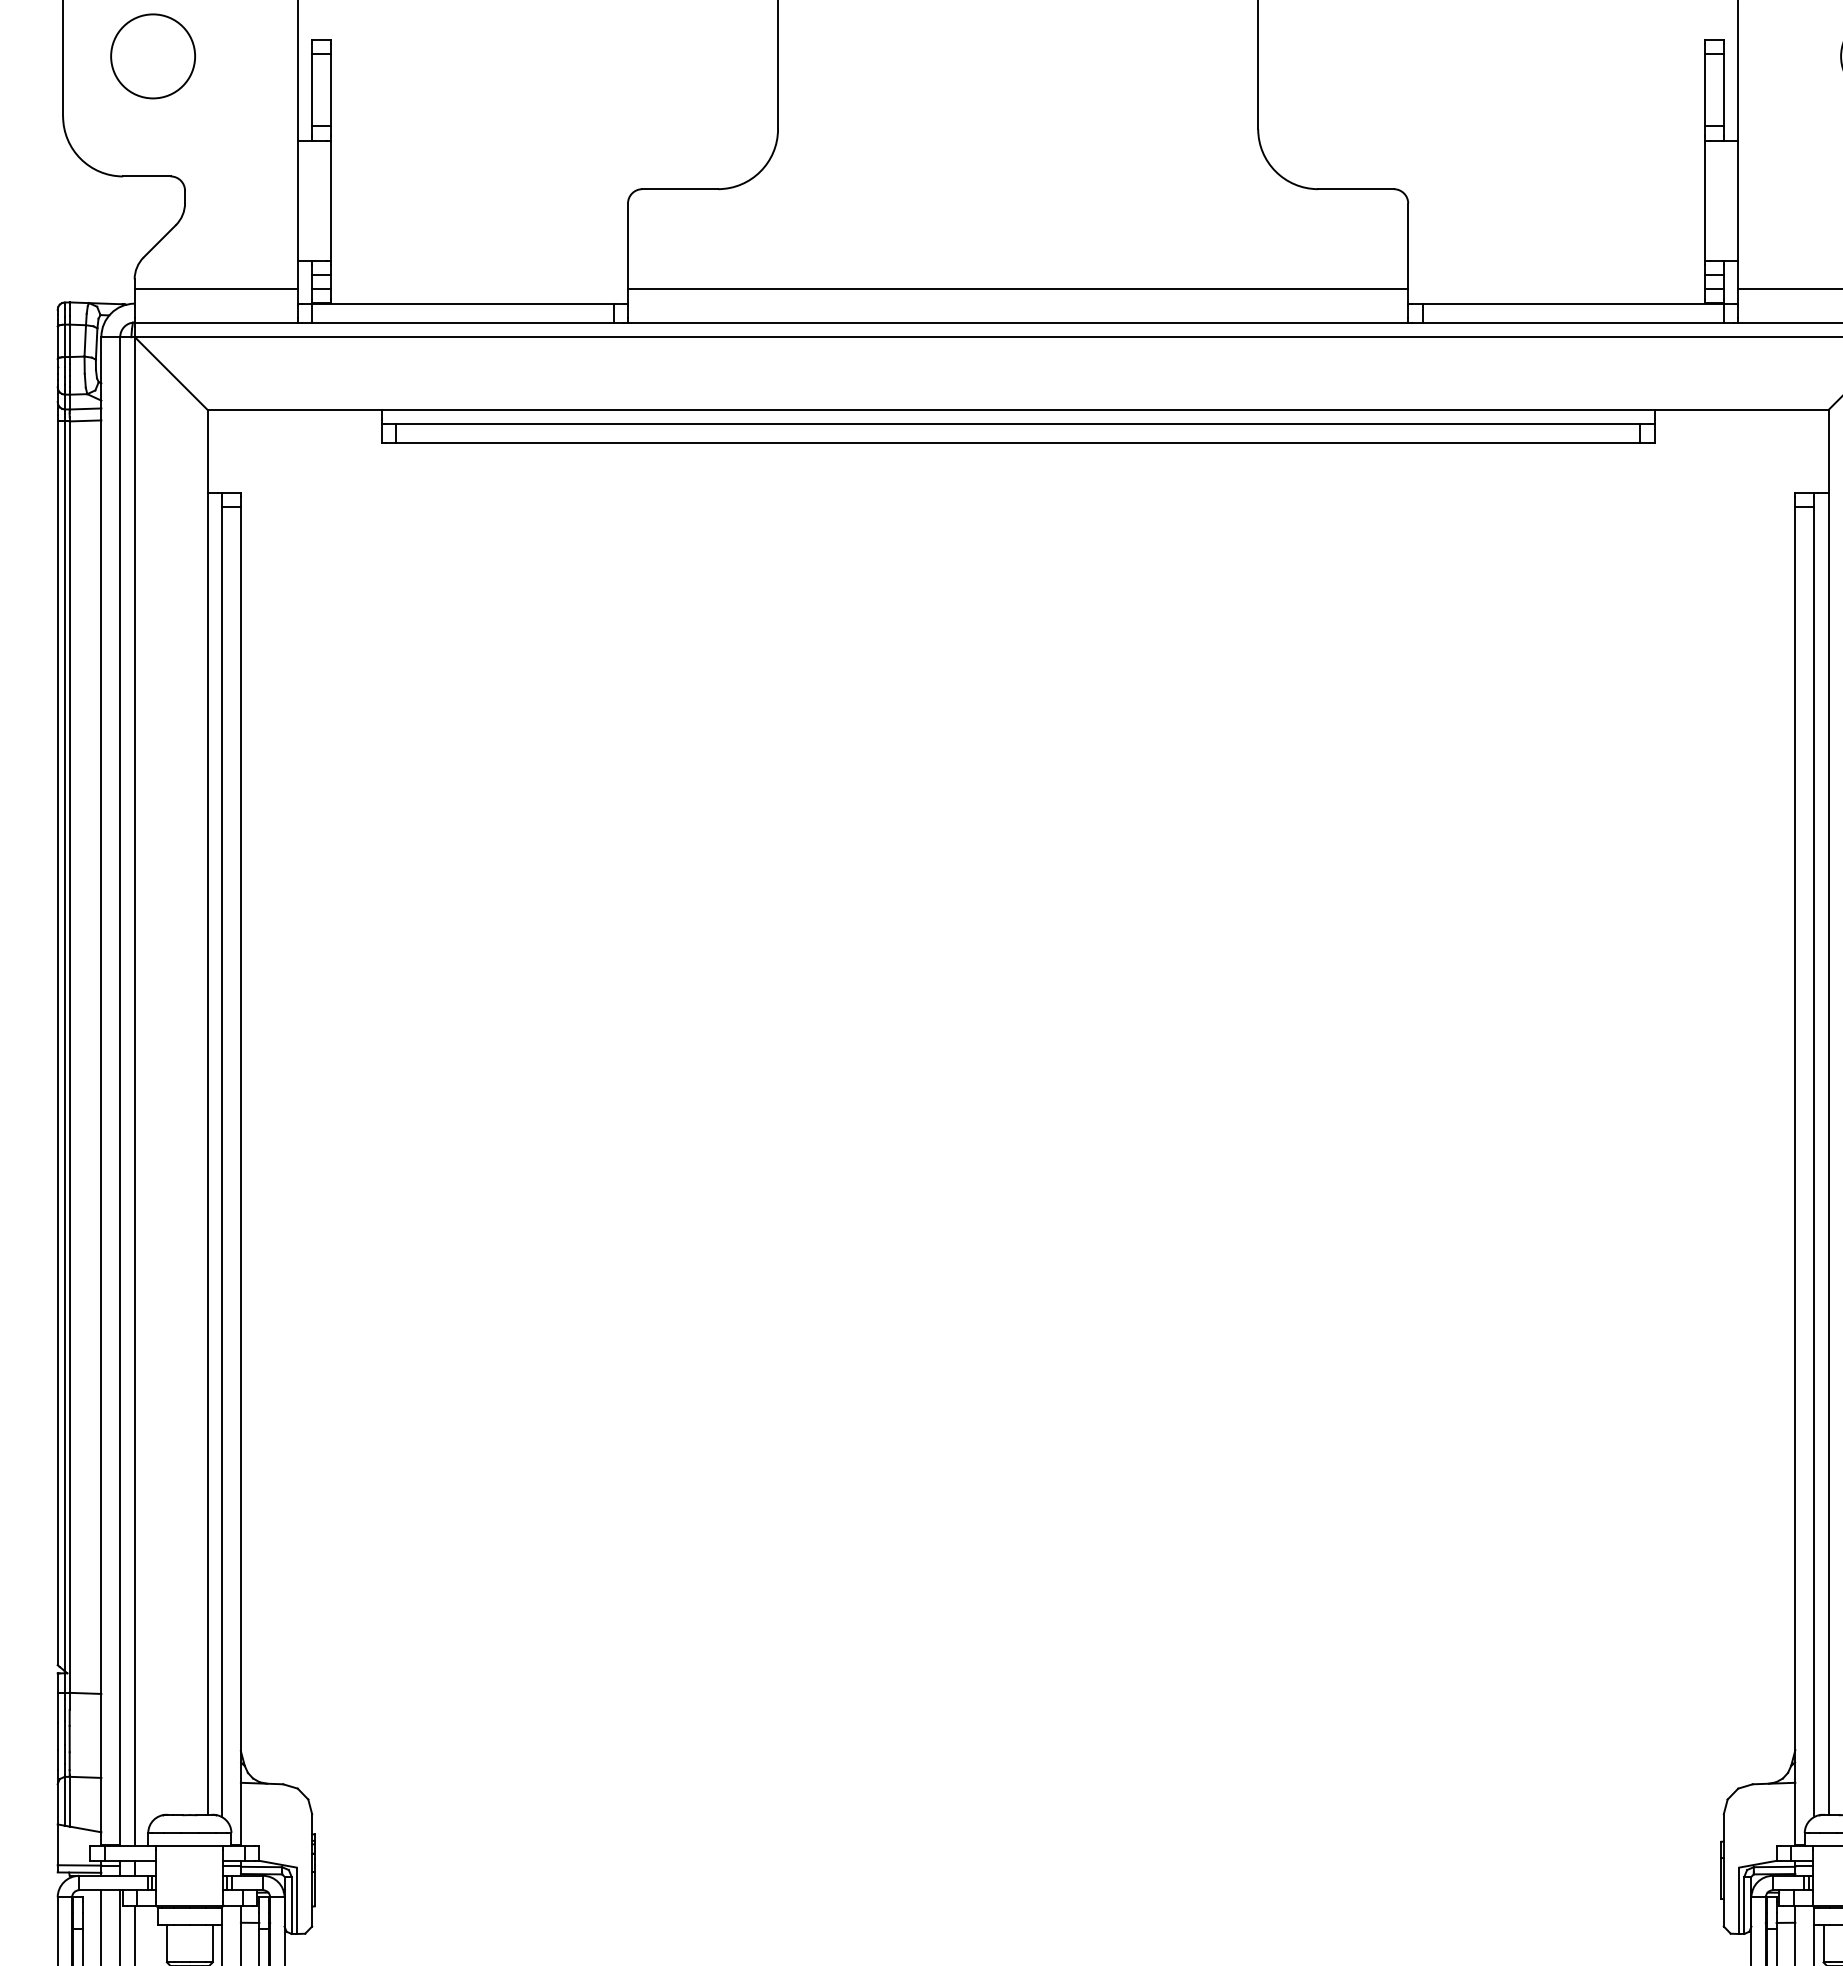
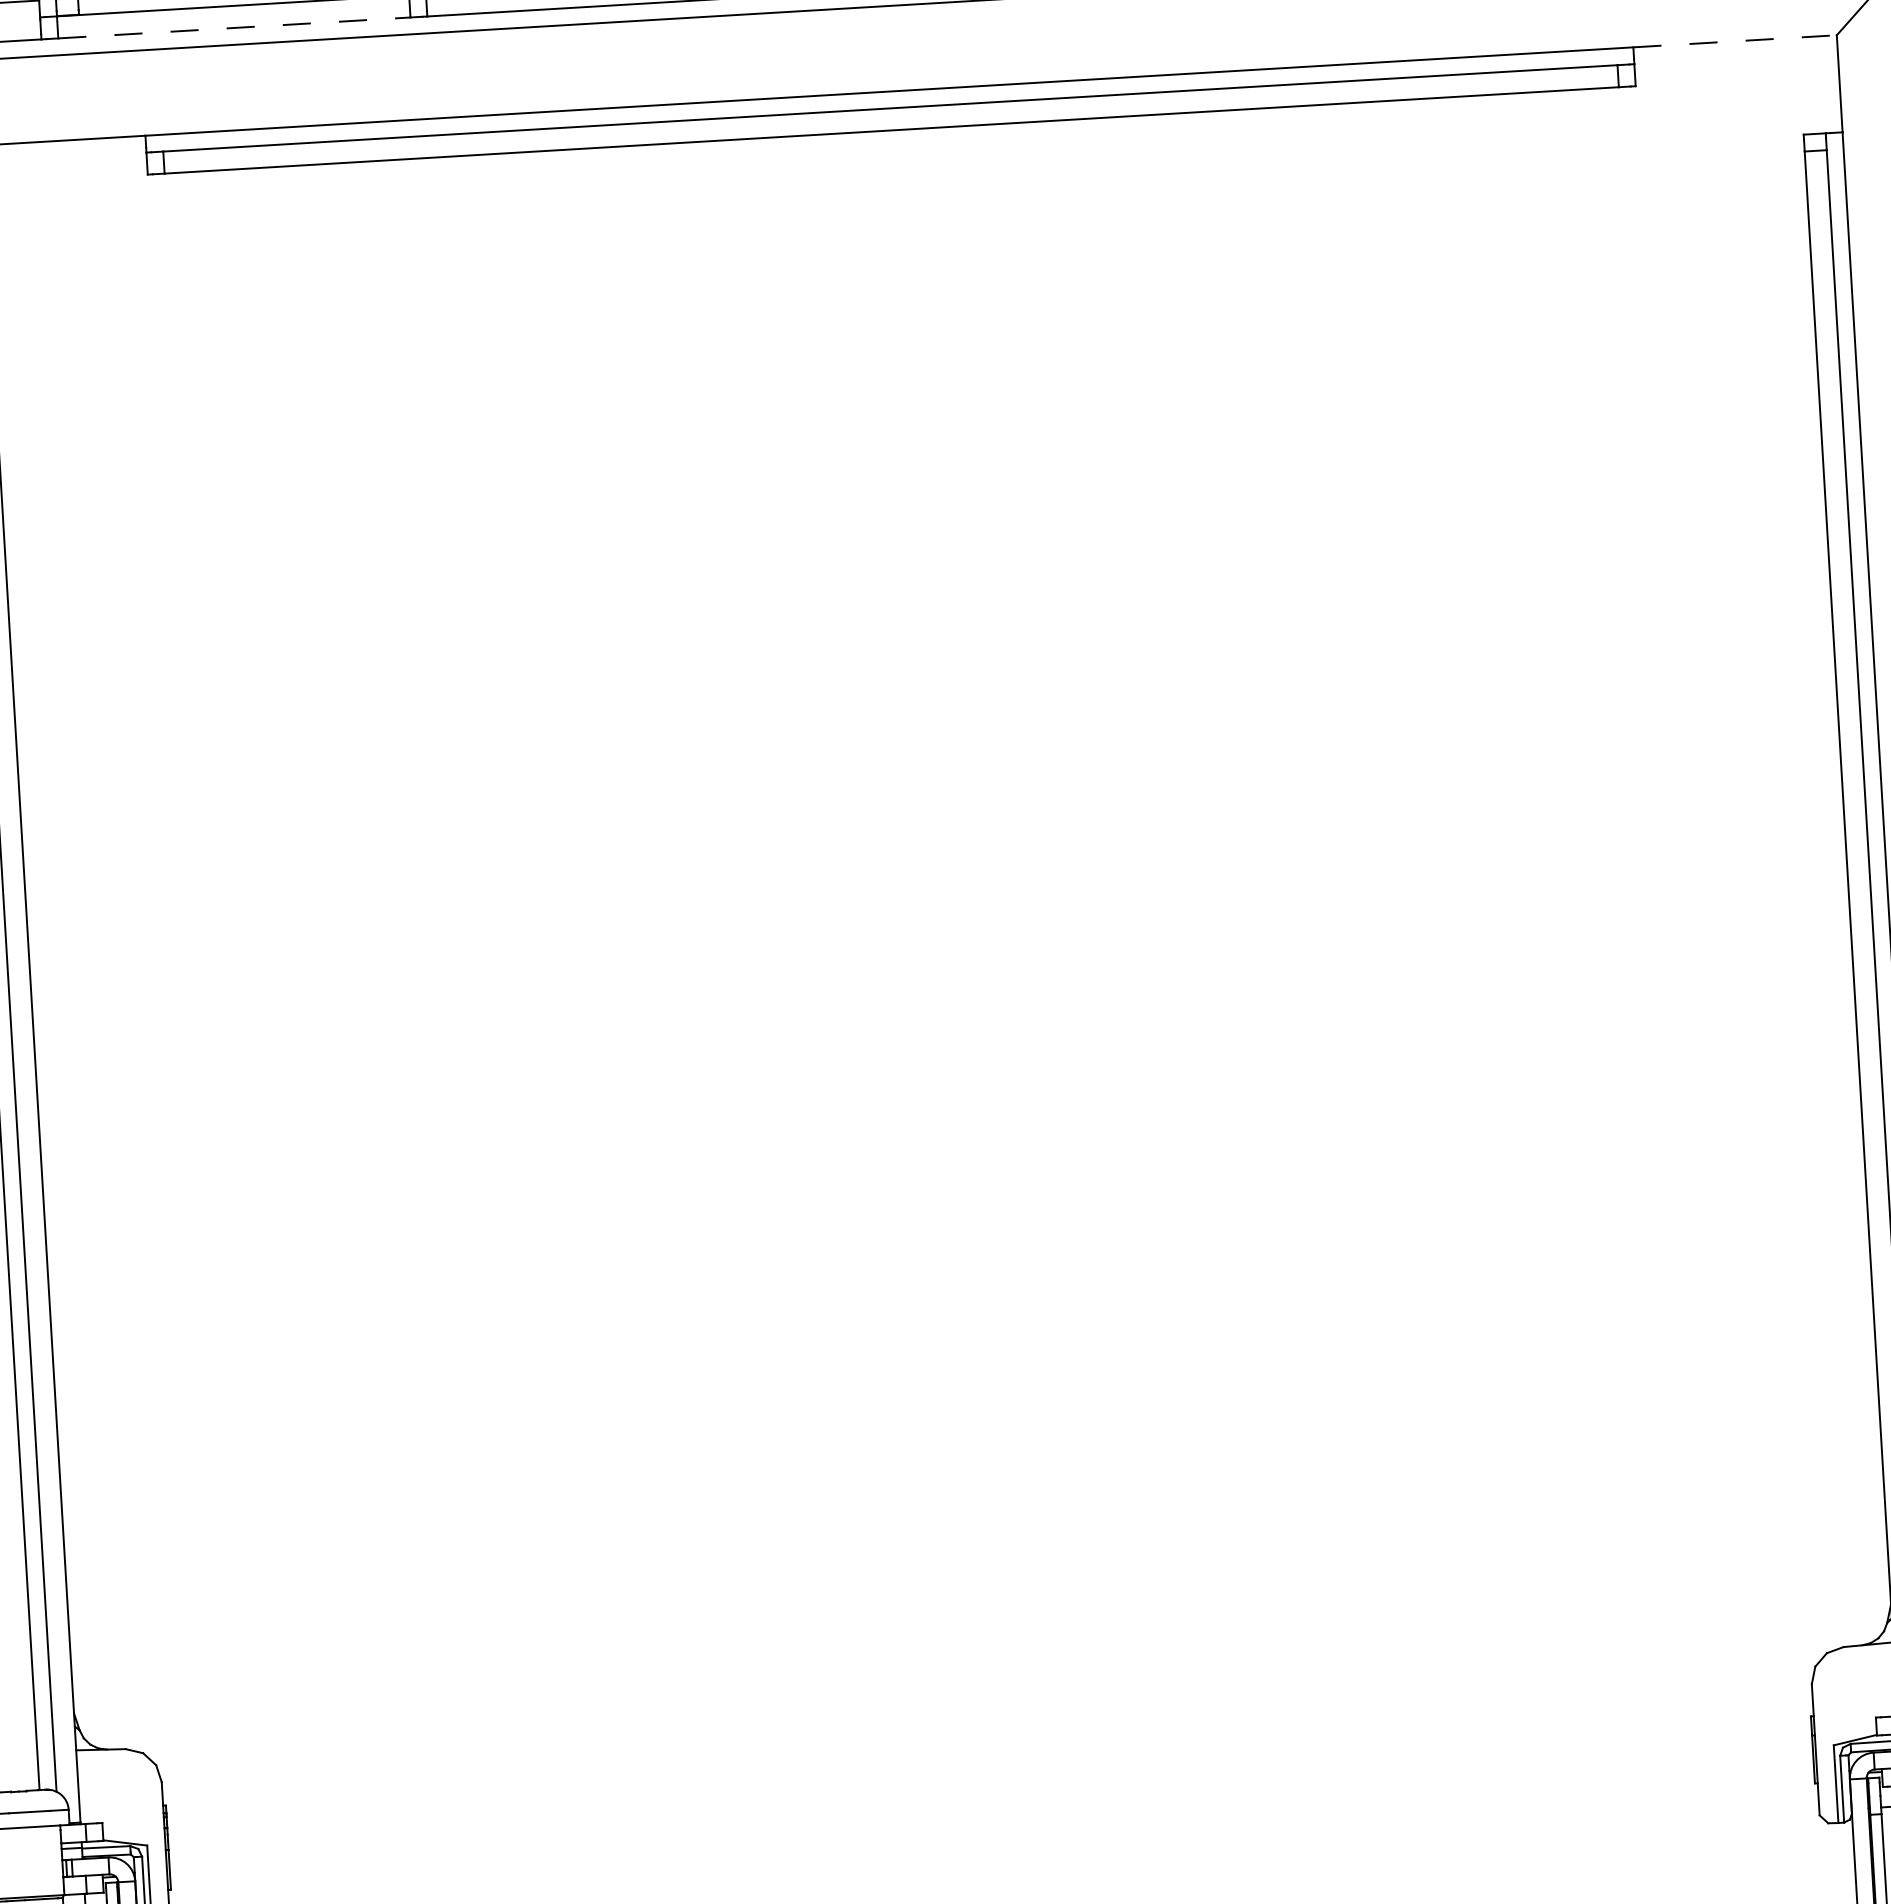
line: (462, 322) -> (233, 27), solid -> dashed
line: (1742, 409) -> (1736, 40), solid -> dashed

